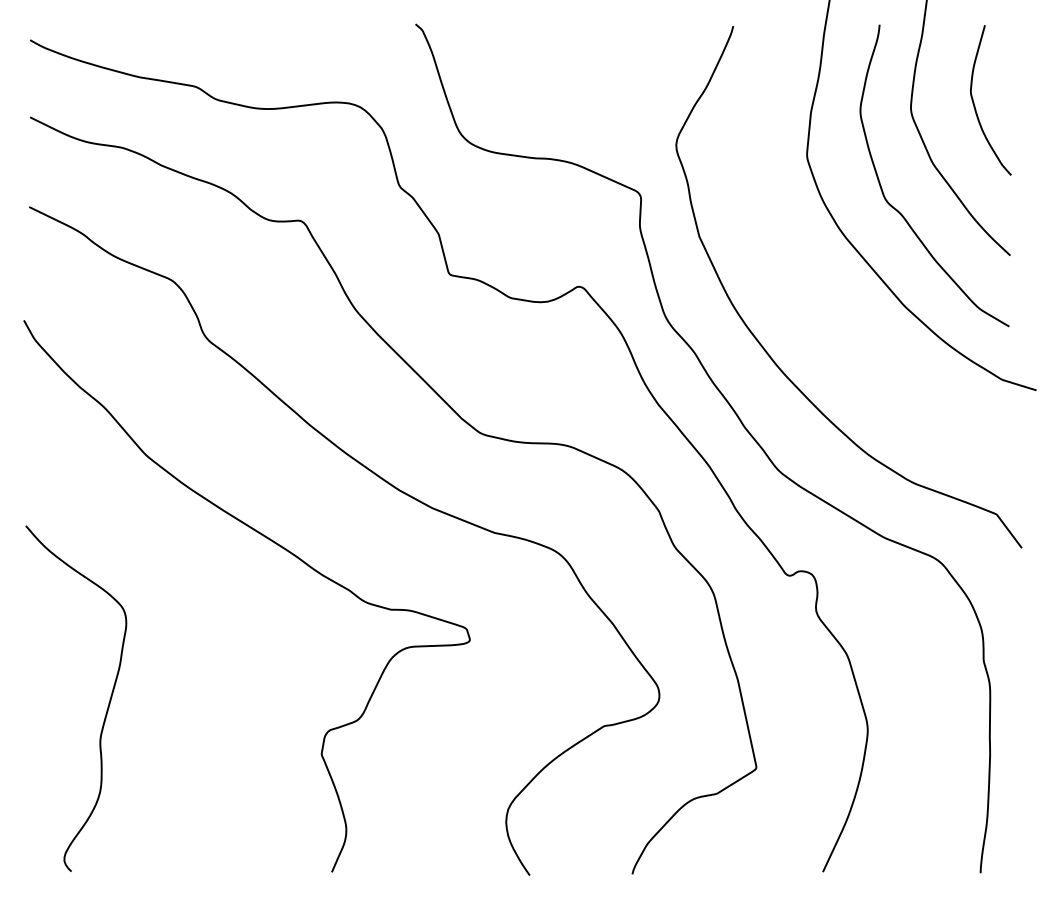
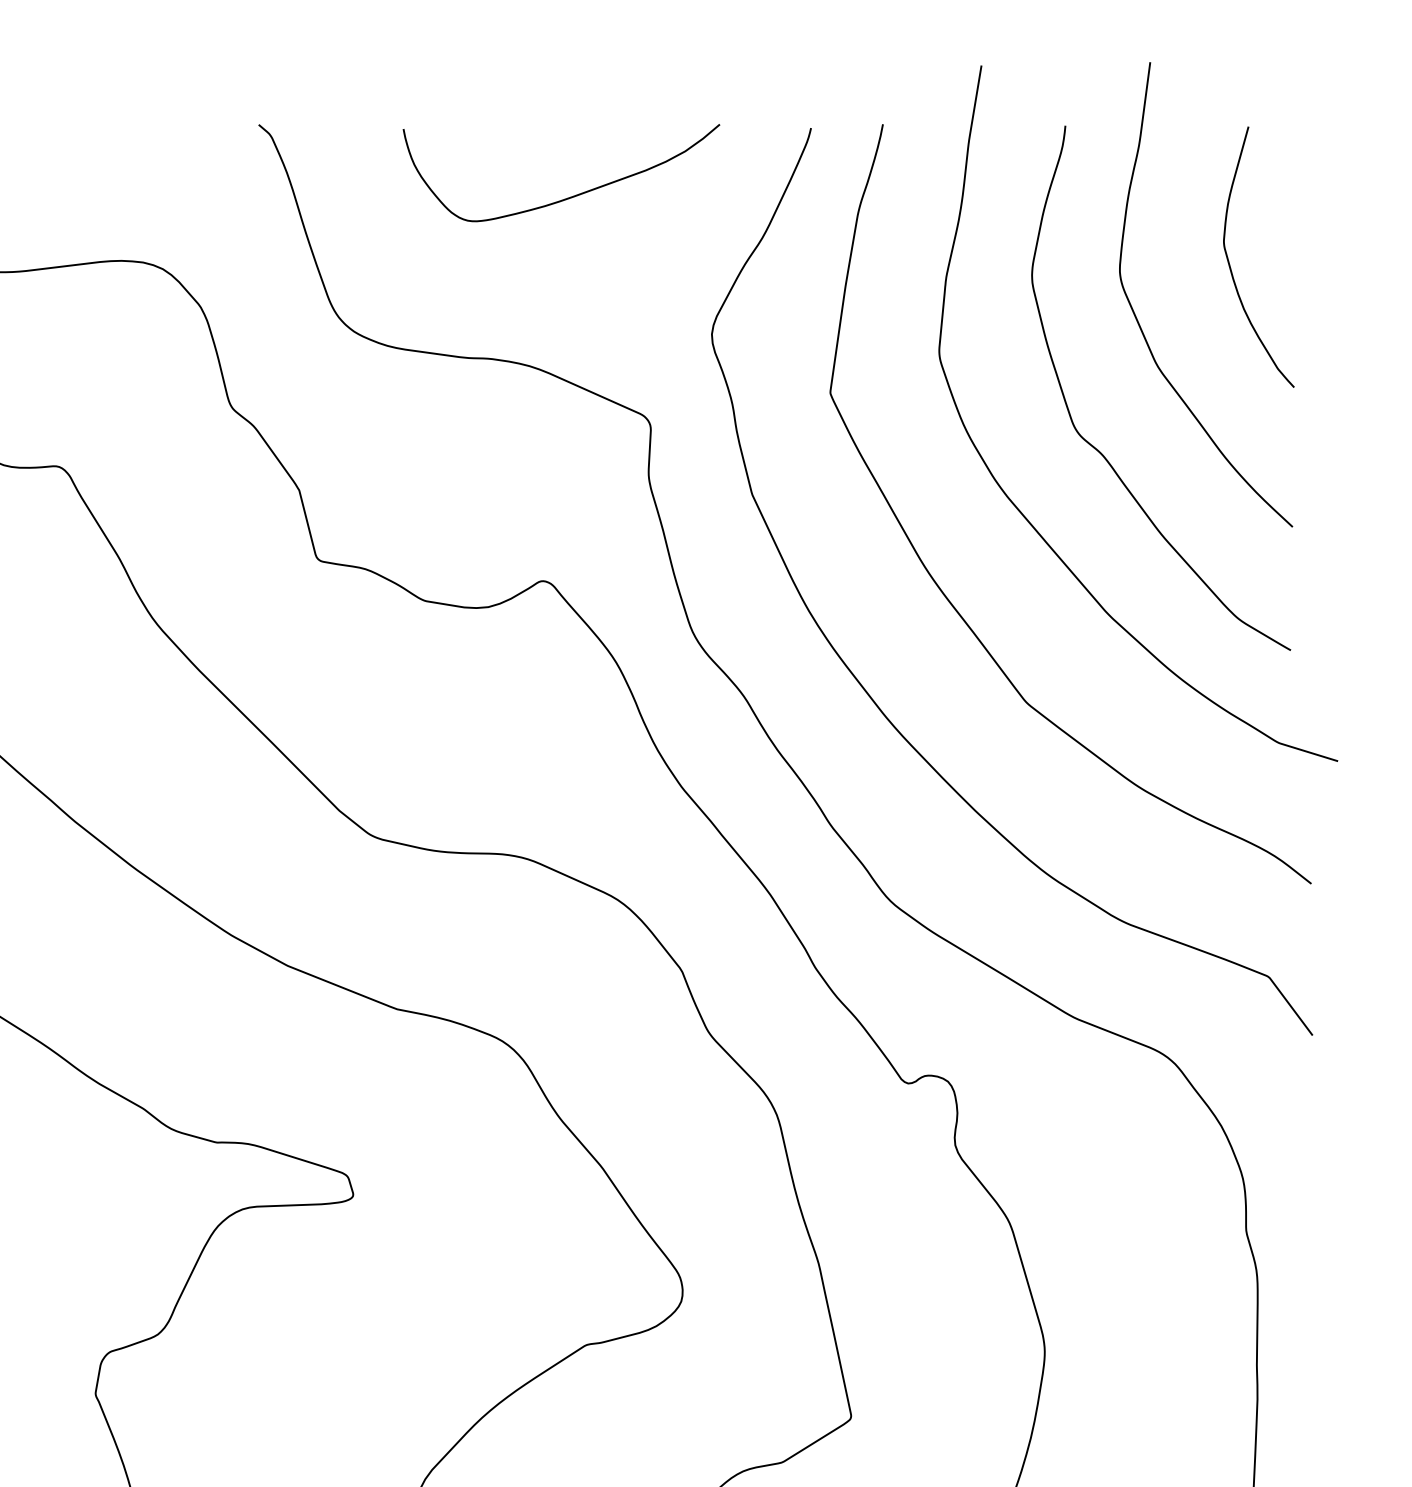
curve: (593, 65) -> (568, 196), added
curve: (811, 294) -> (946, 594), added

